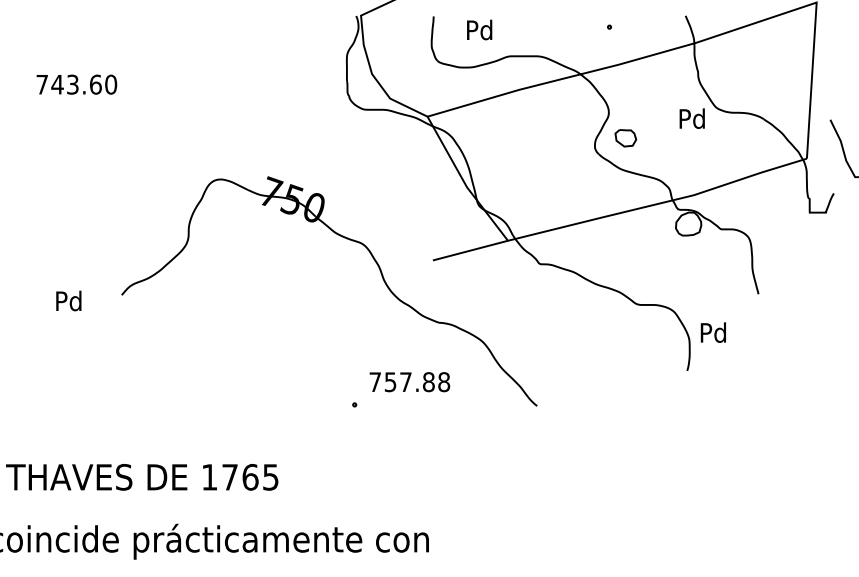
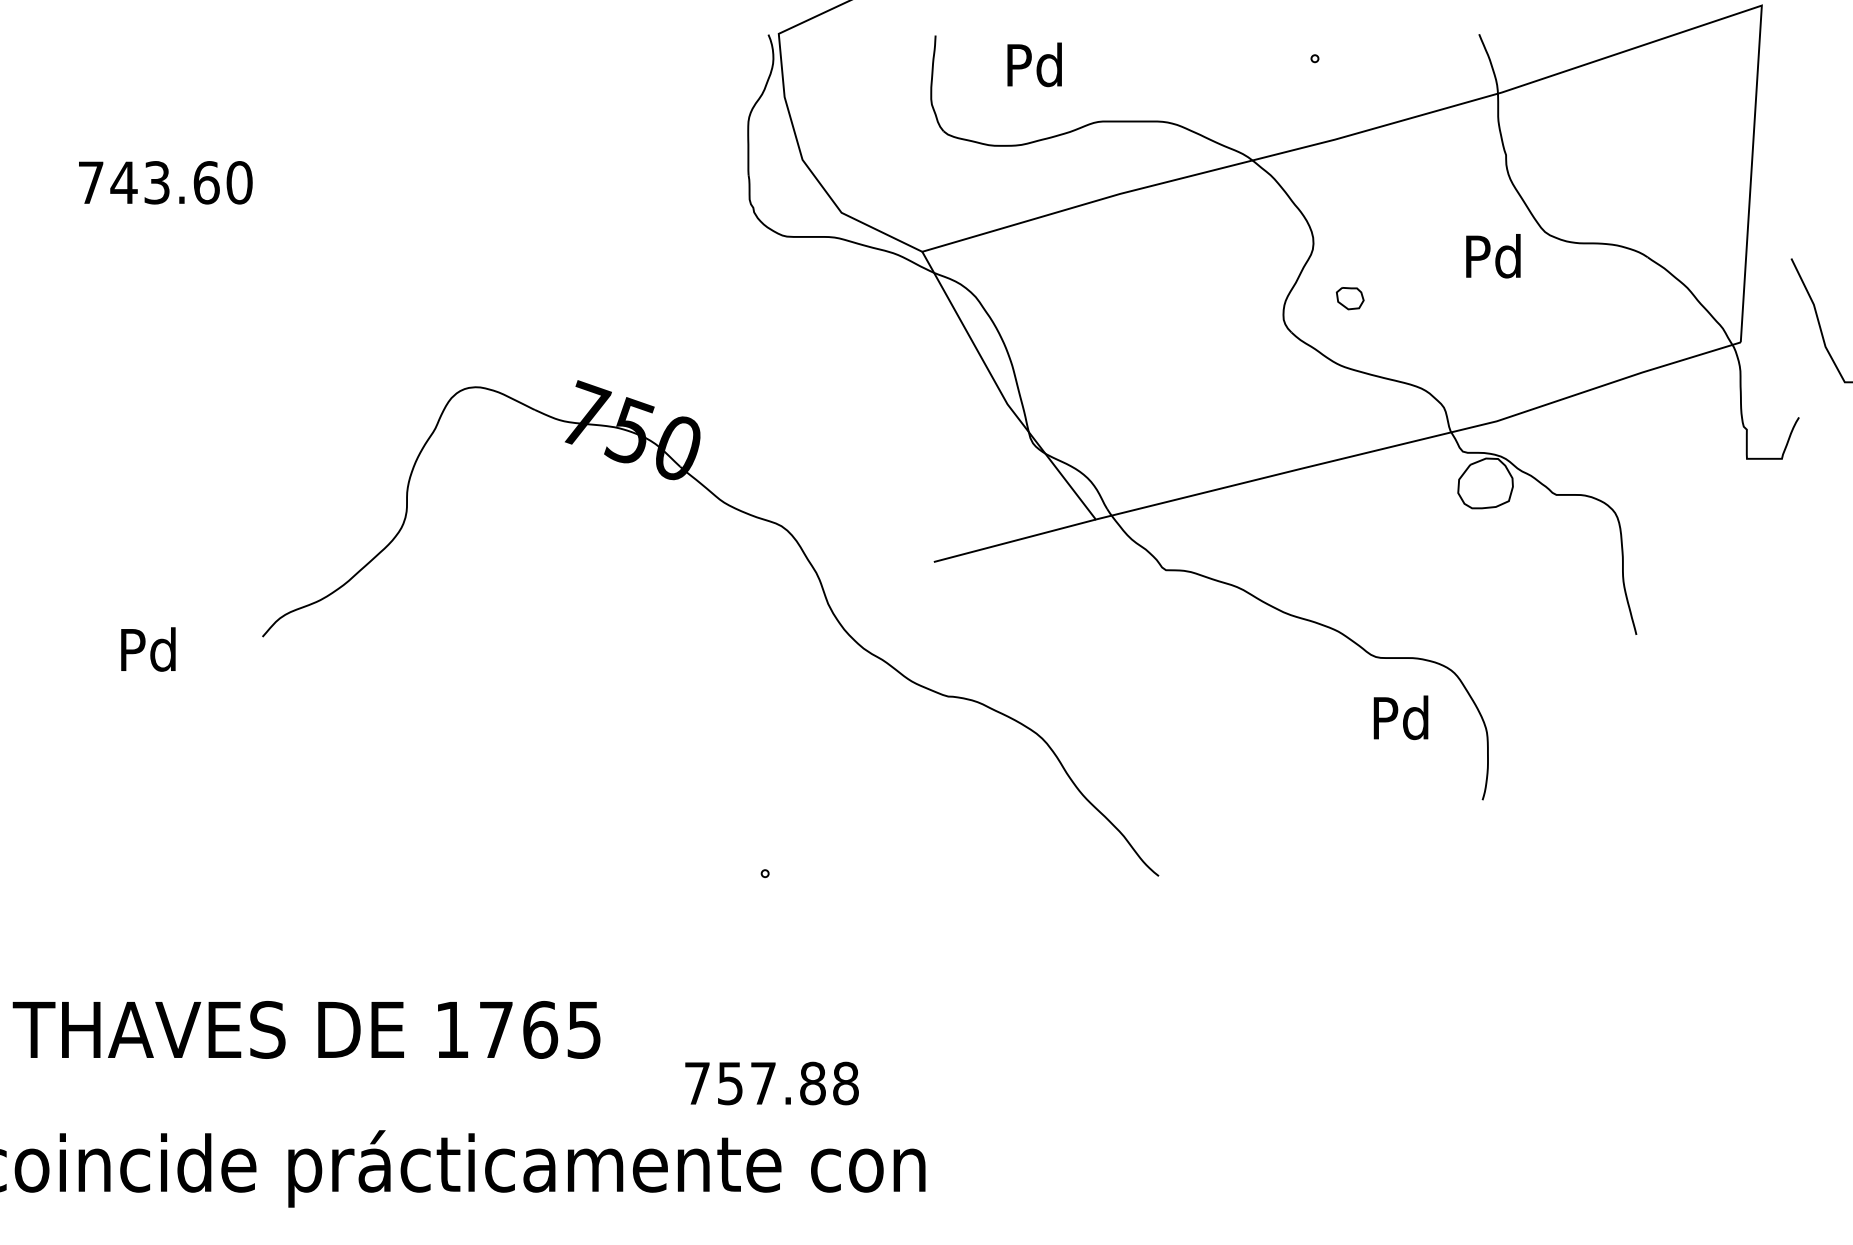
part: (625, 138) -> (1349, 298), size x0.6
text: (712, 332) -> (1398, 717), moved
text: (409, 382) -> (771, 1084), moved

